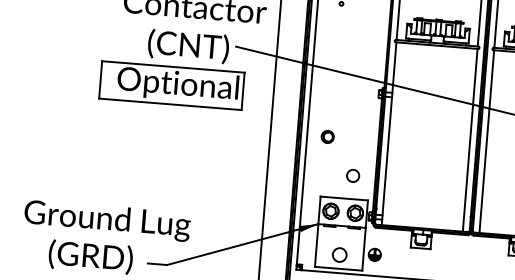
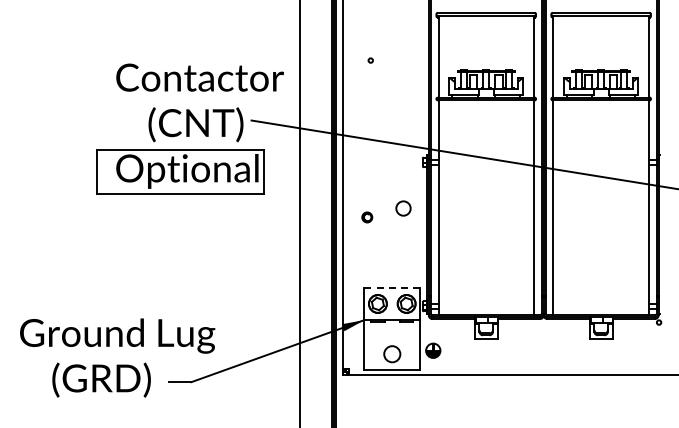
part: (328, 137) -> (367, 217), size x0.7
circle: (353, 175) -> (403, 208), moved
line: (344, 198) -> (392, 287), solid -> dashed

